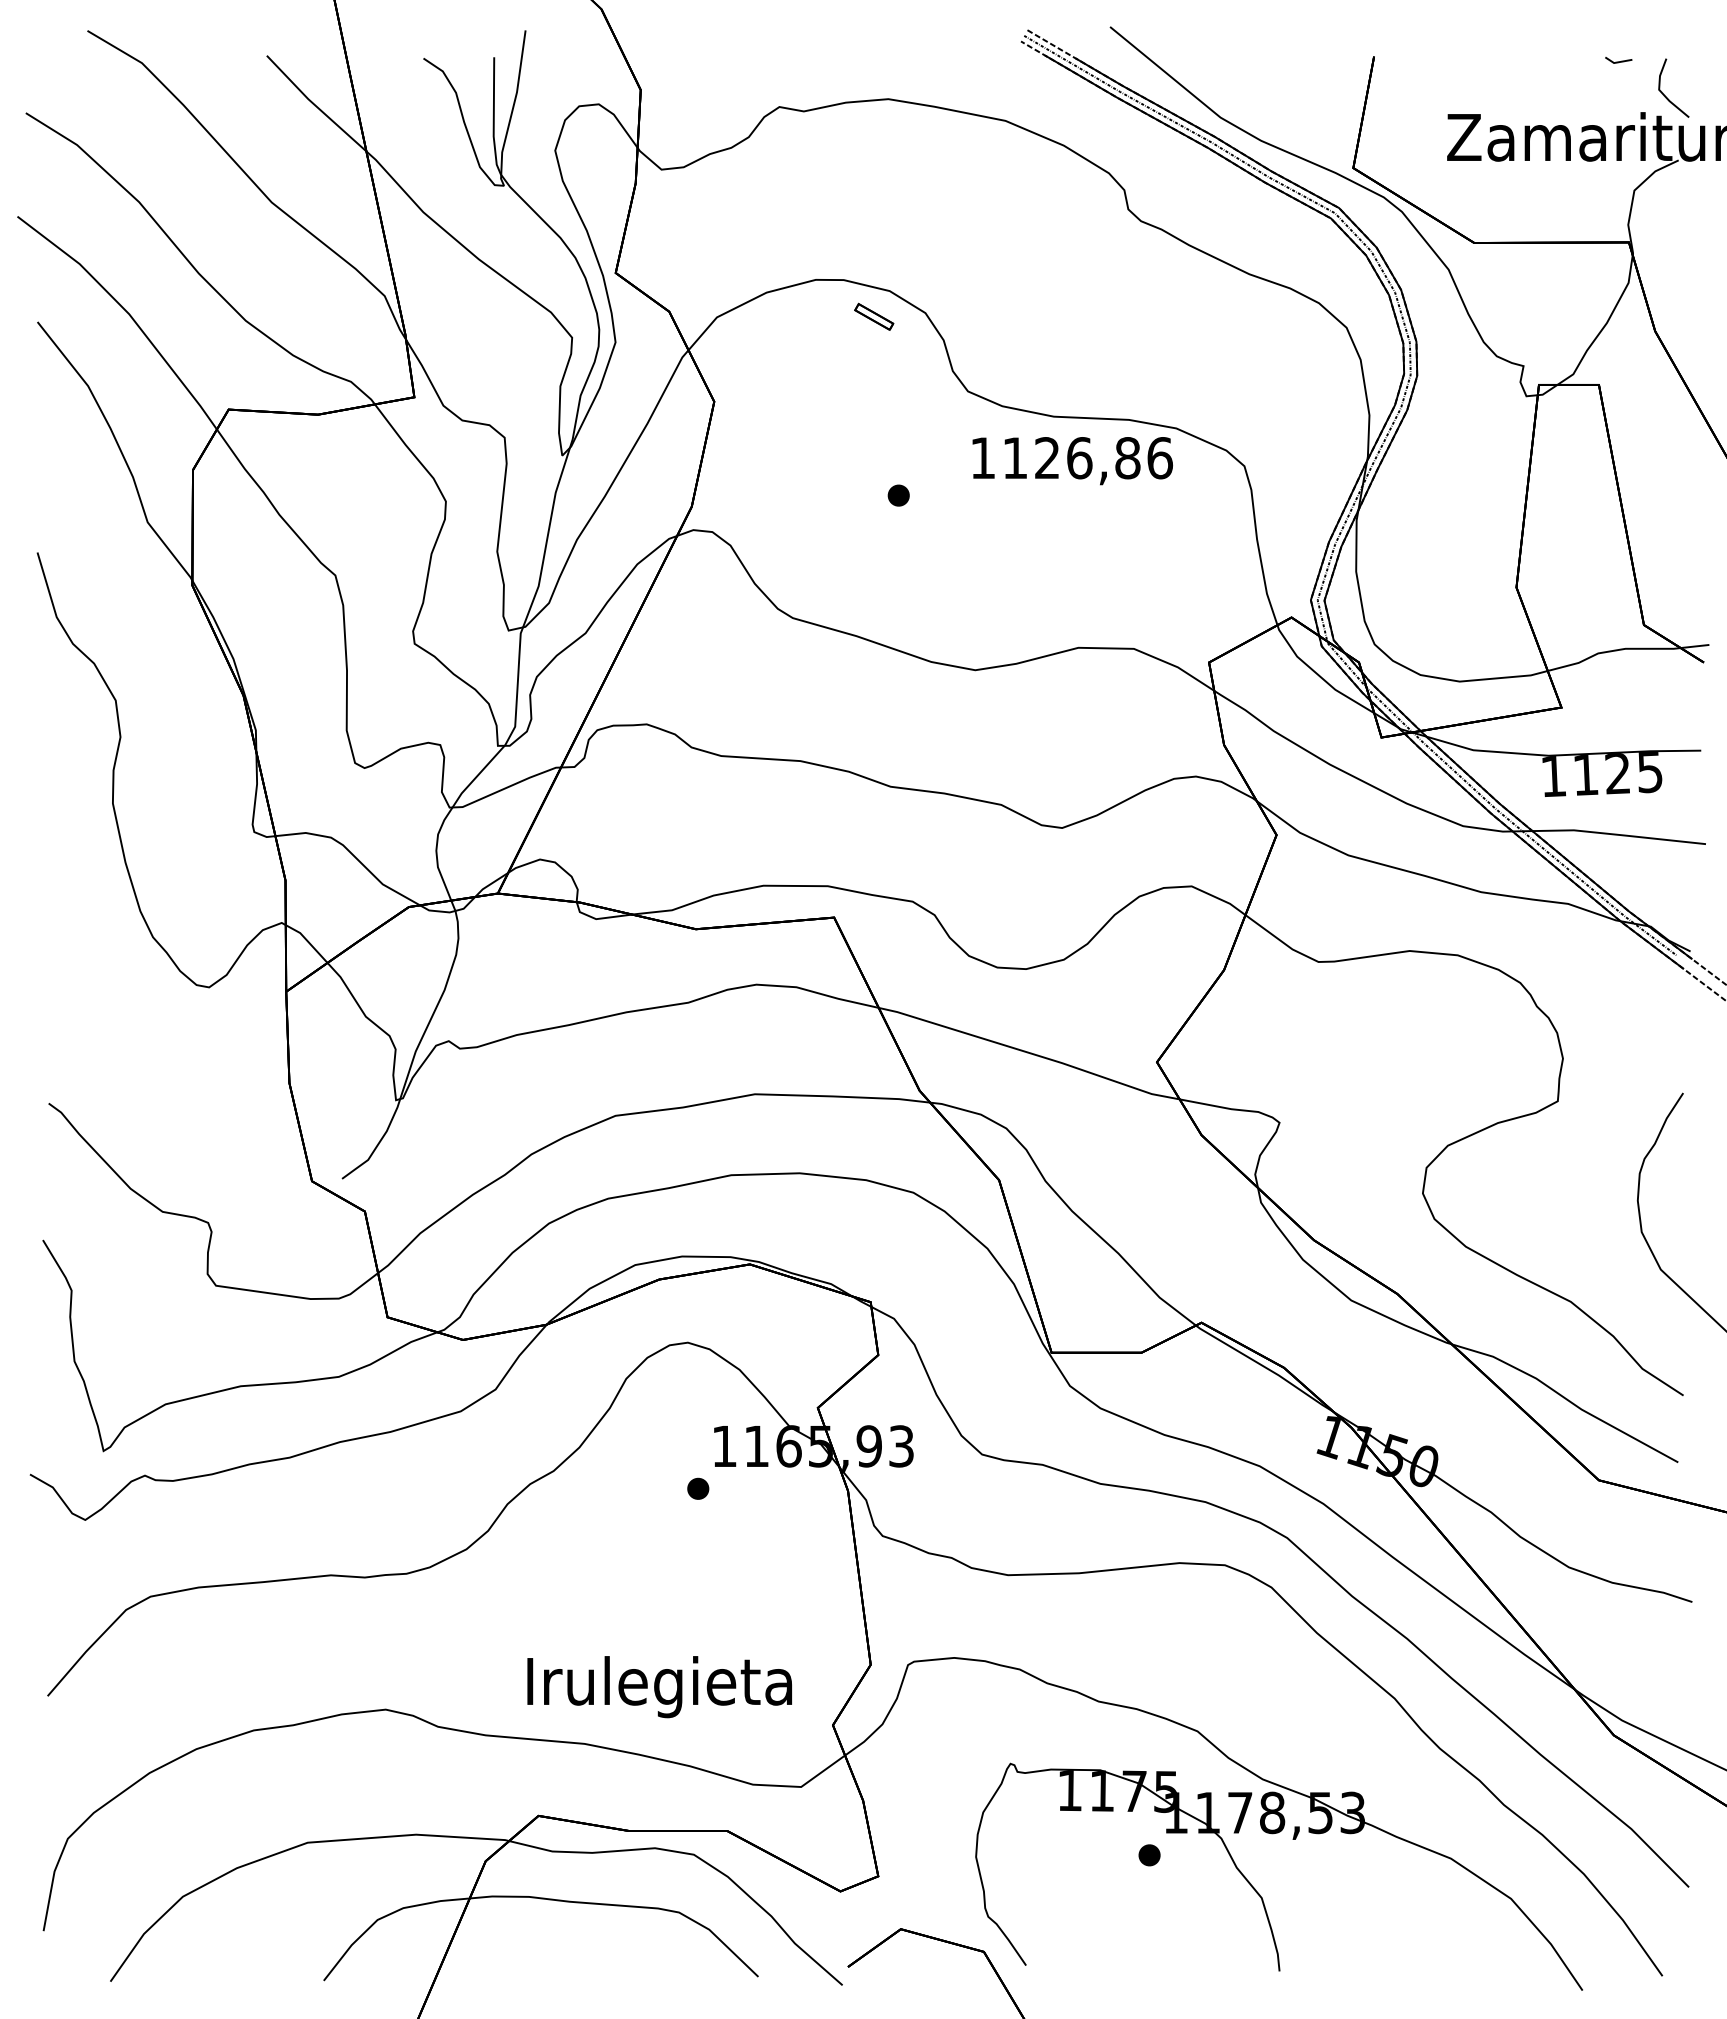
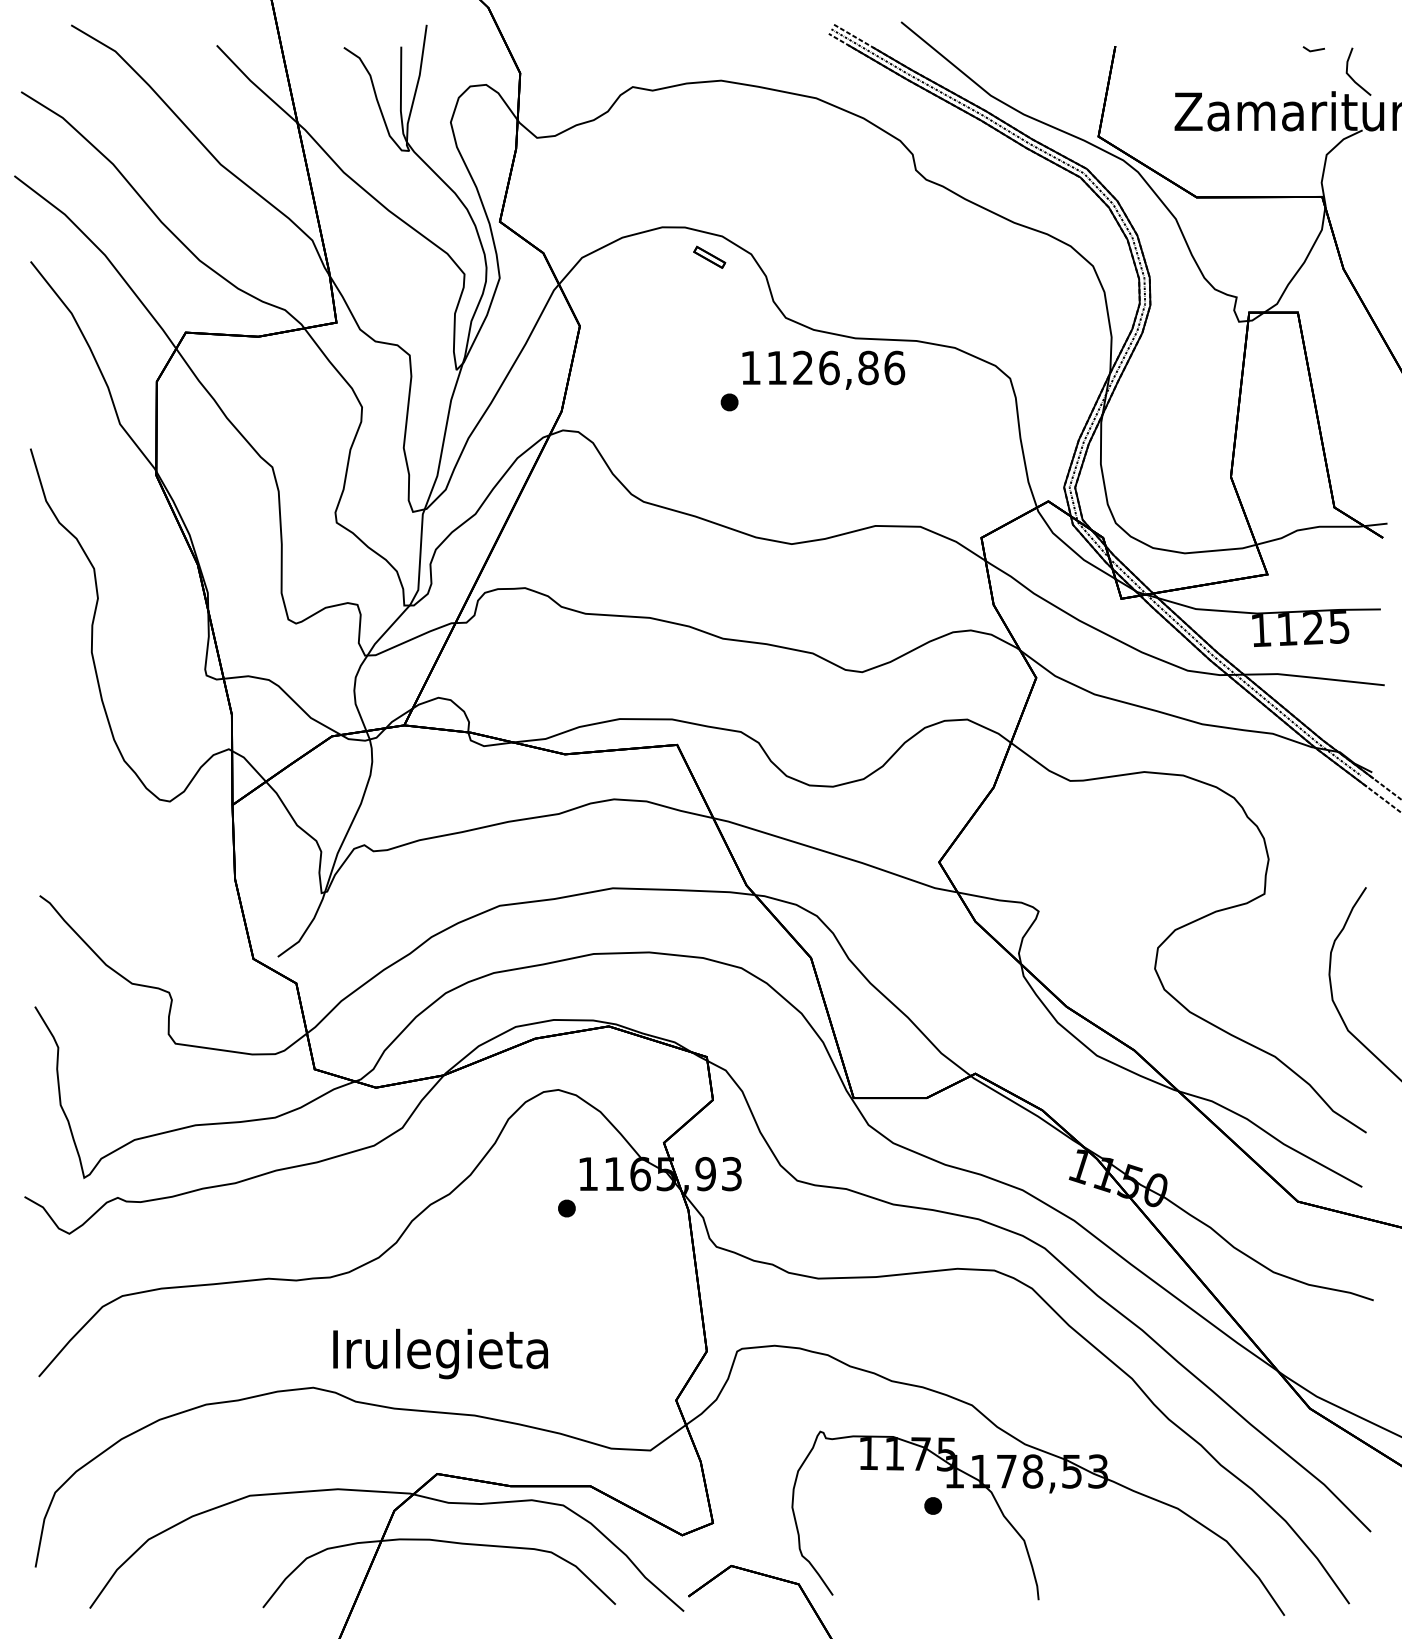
text: (1072, 461) -> (823, 370), moved
text: (659, 1687) -> (440, 1354), moved

